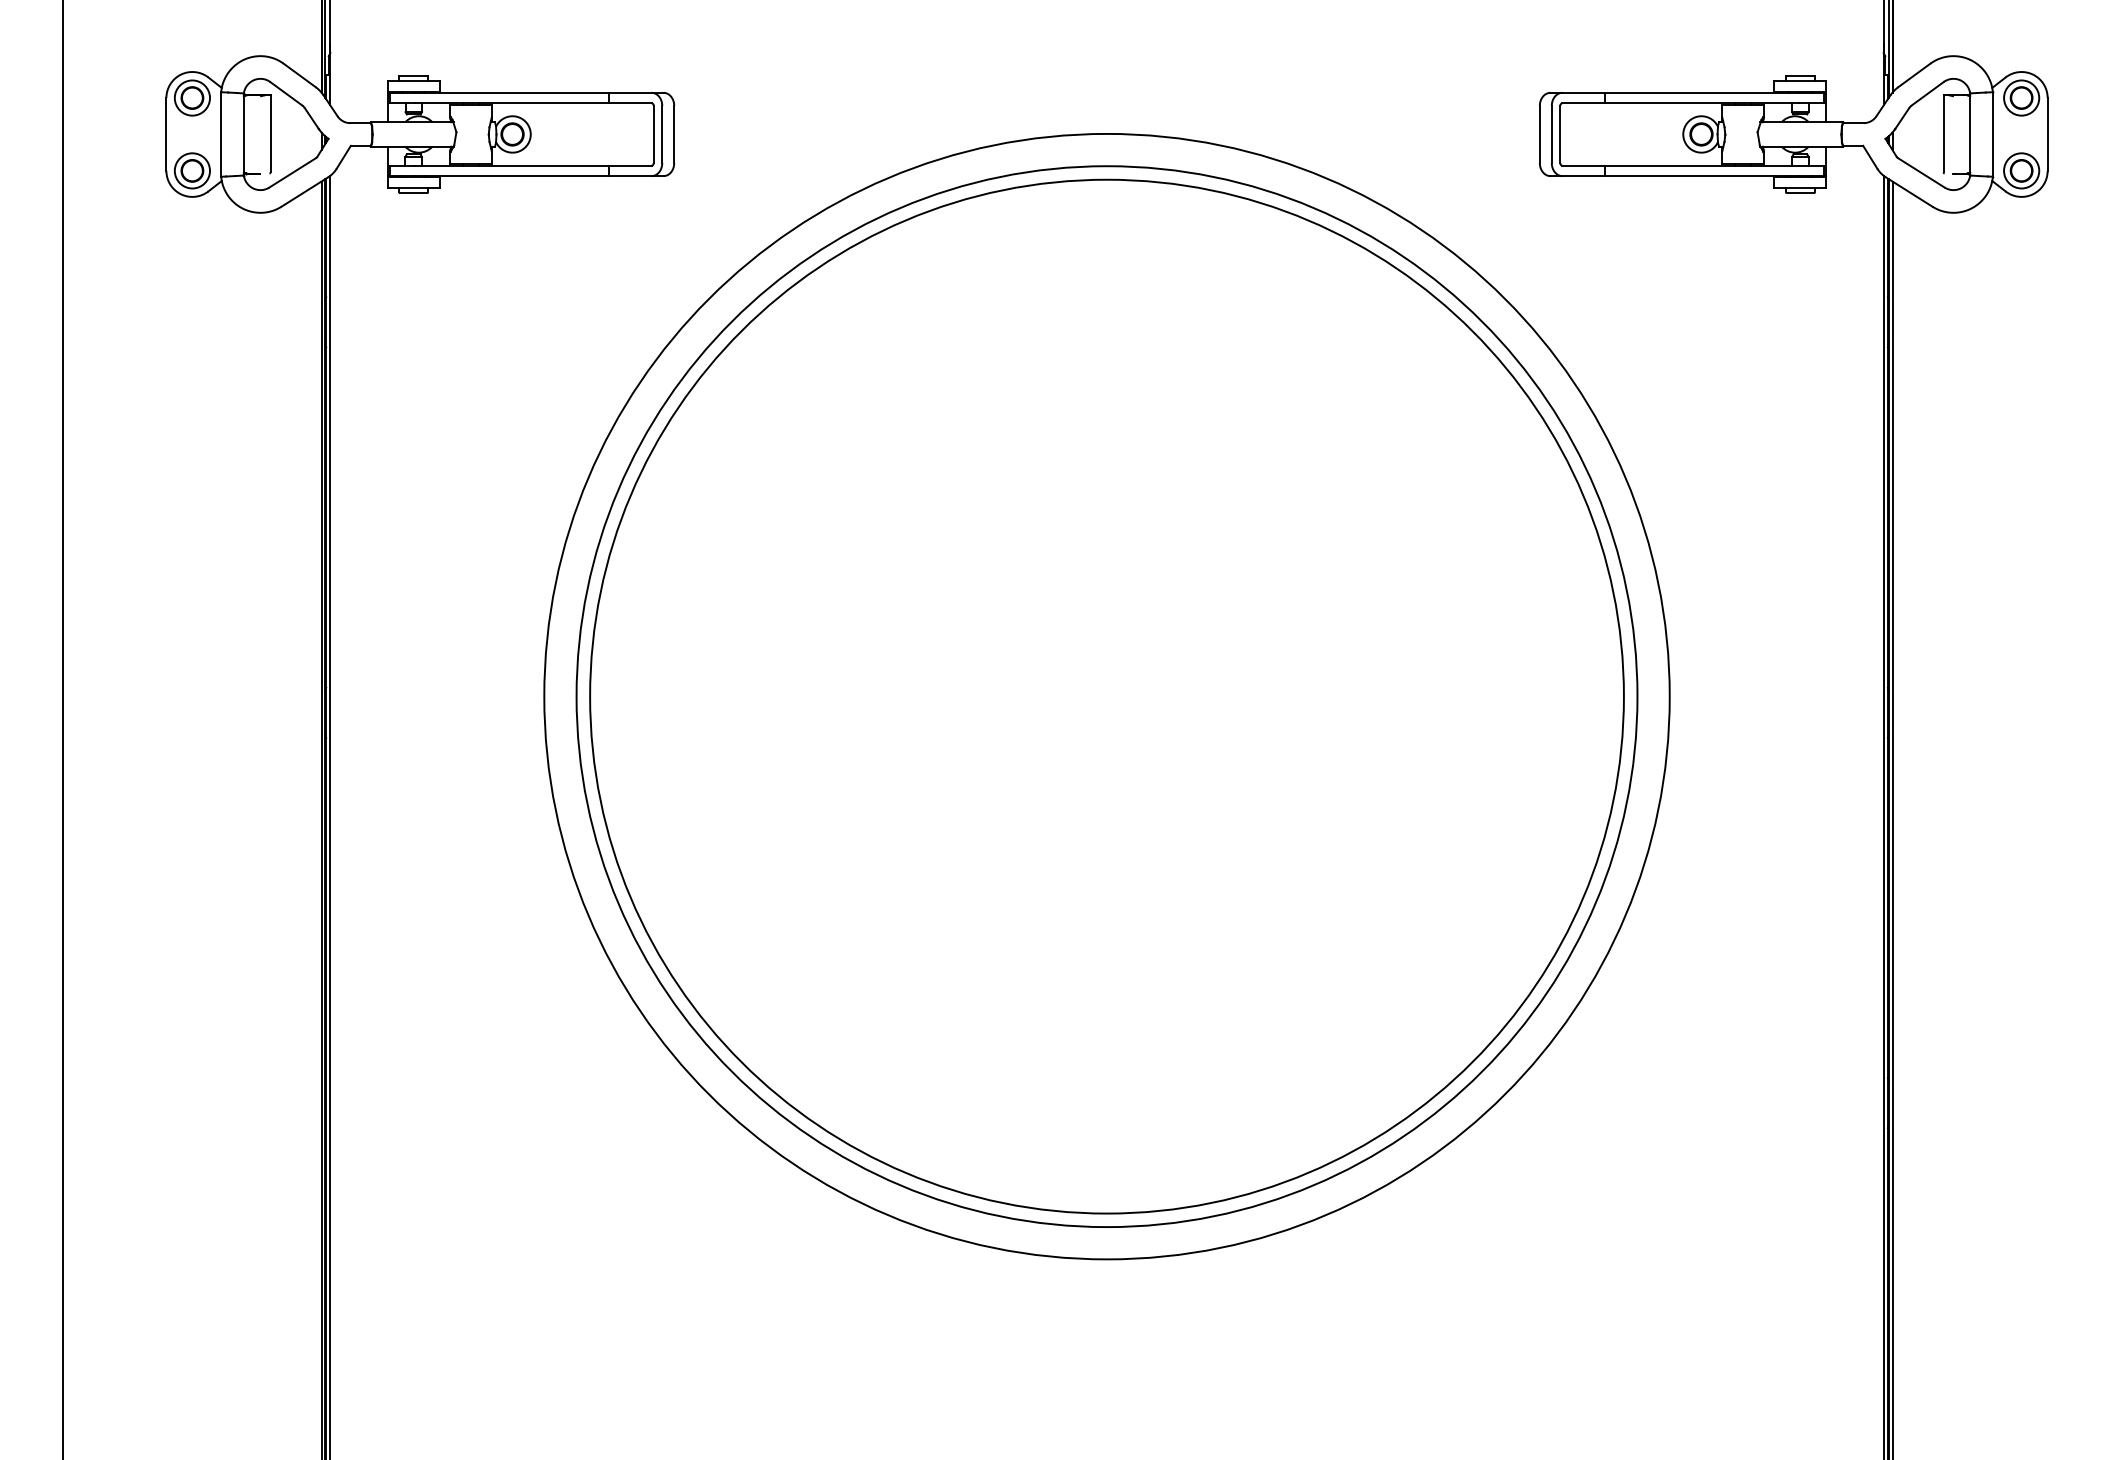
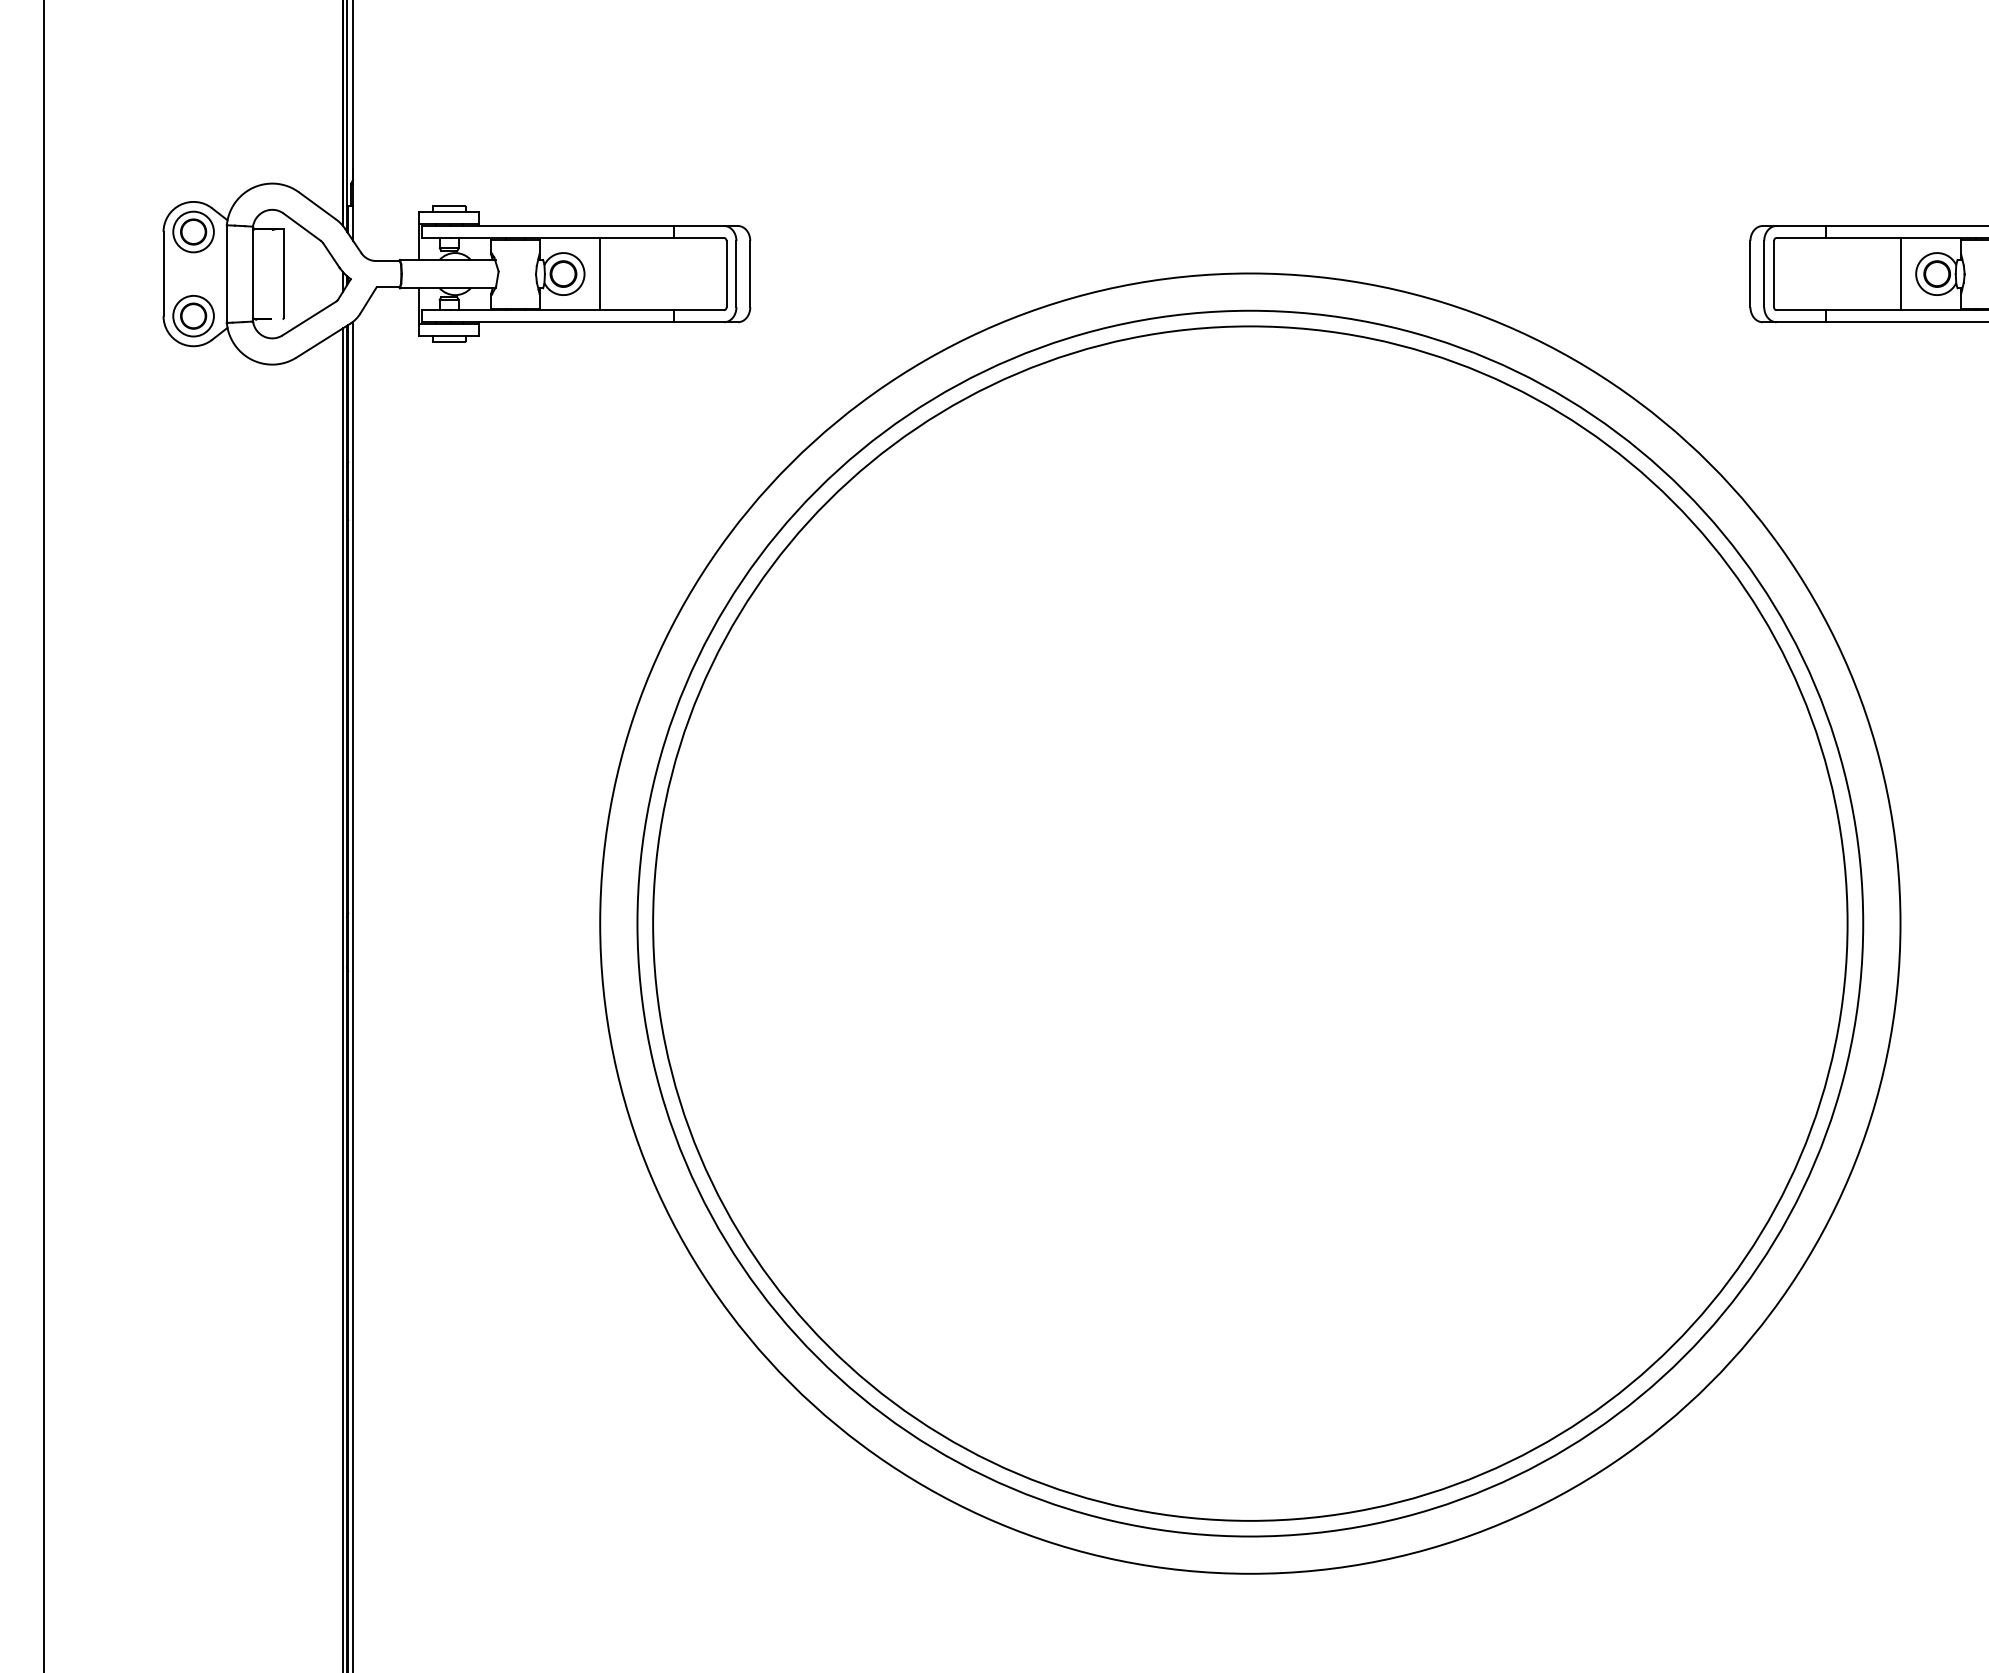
line: (543, 134) -> (599, 274), added
line: (1670, 134) -> (1901, 274), added

